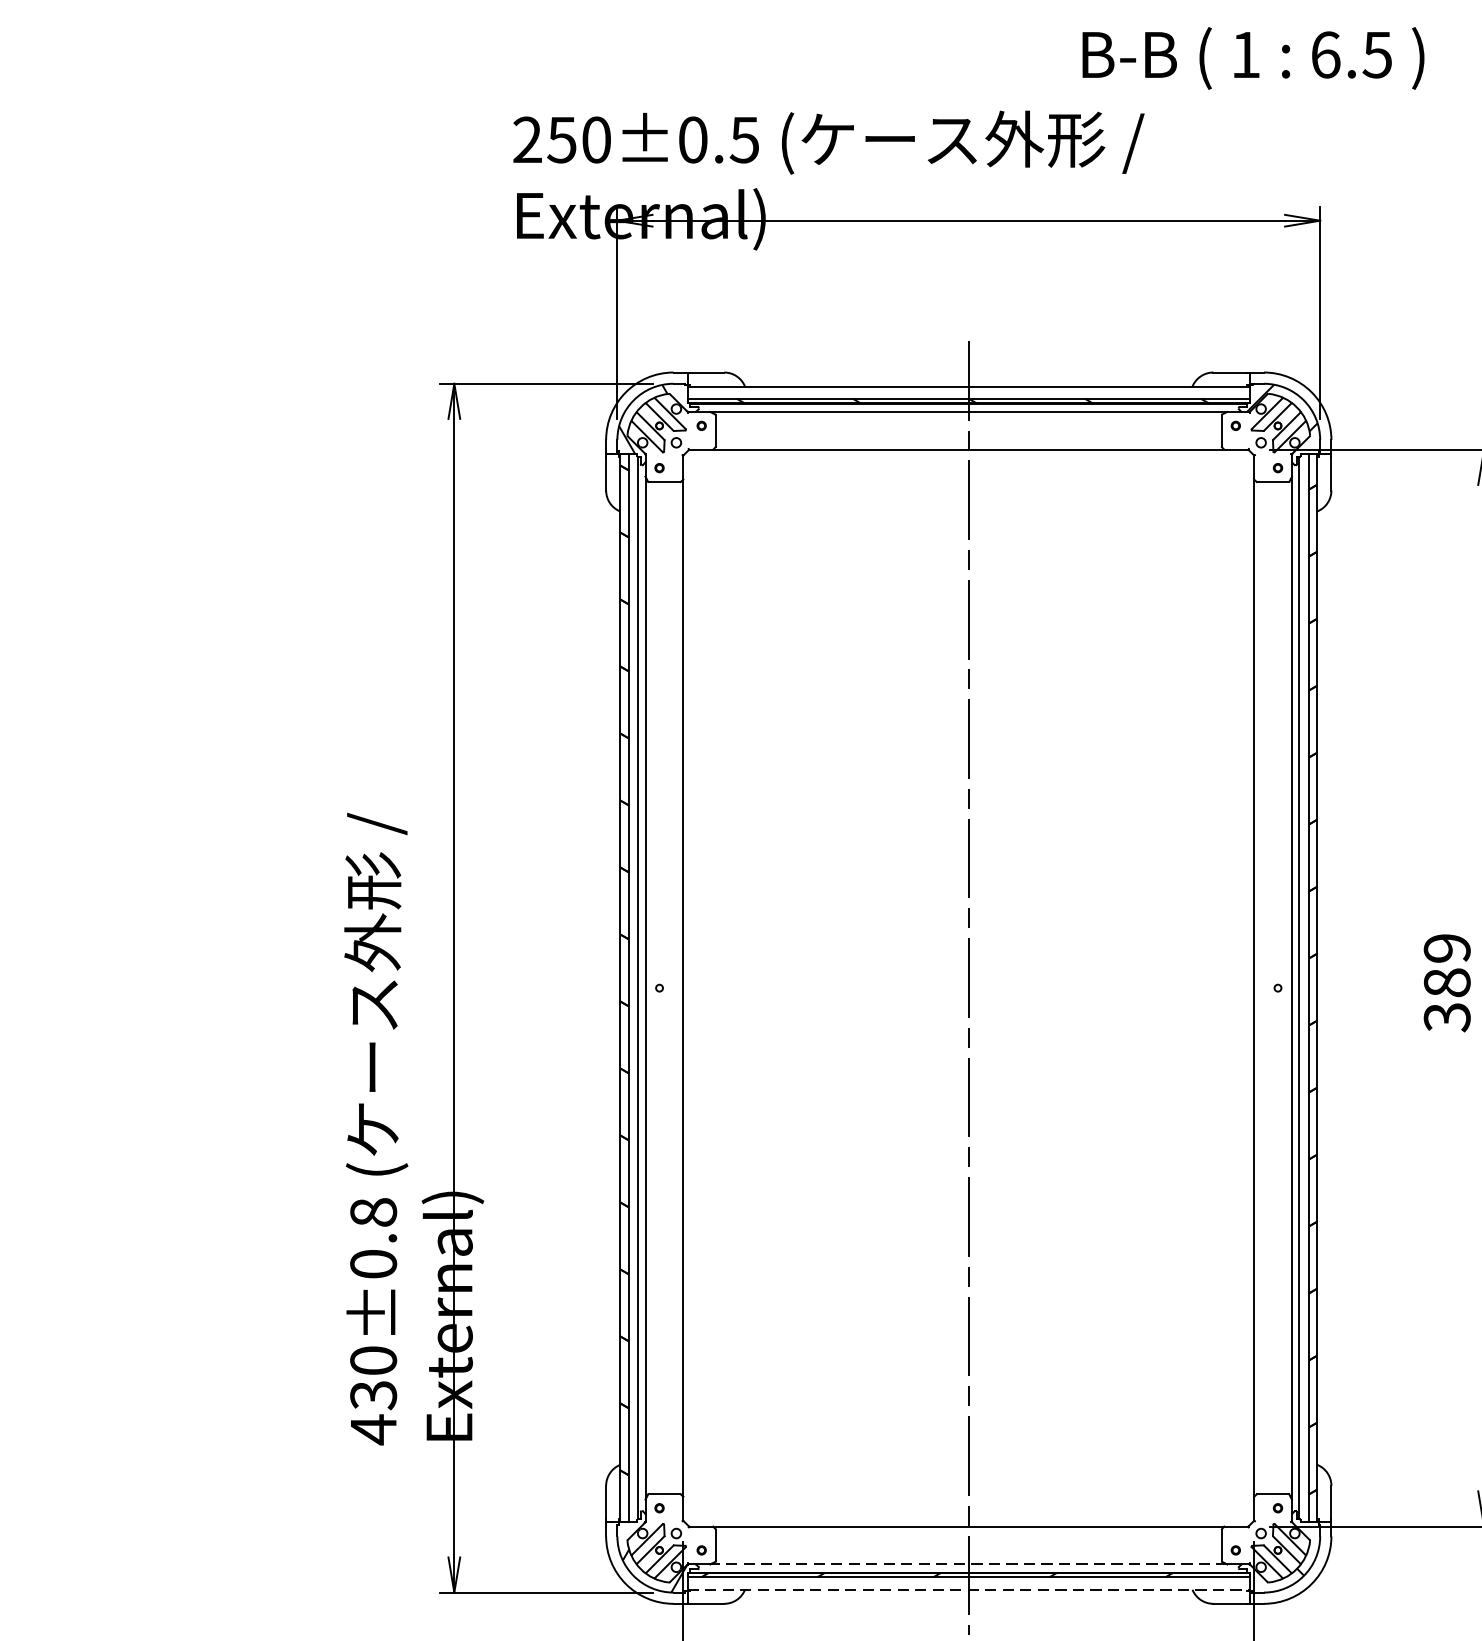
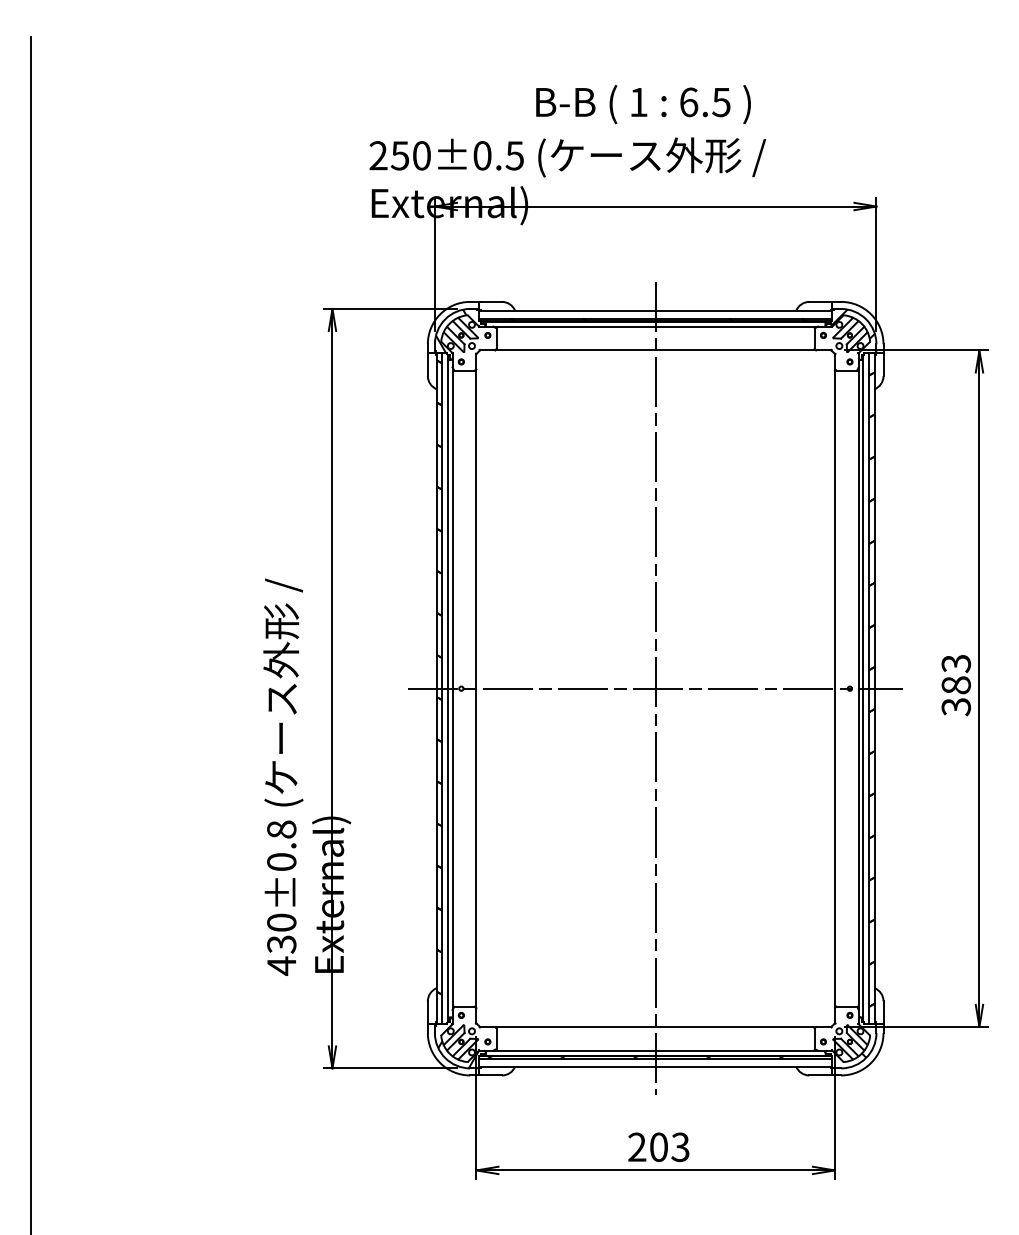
text: (1253, 58) -> (643, 104), moved
text: (1445, 949) -> (955, 664), 389 -> 383
line: (968, 987) -> (655, 688), added
line: (968, 1564) -> (655, 1050), dashed -> solid
line: (968, 1589) -> (655, 1066), dashed -> solid

